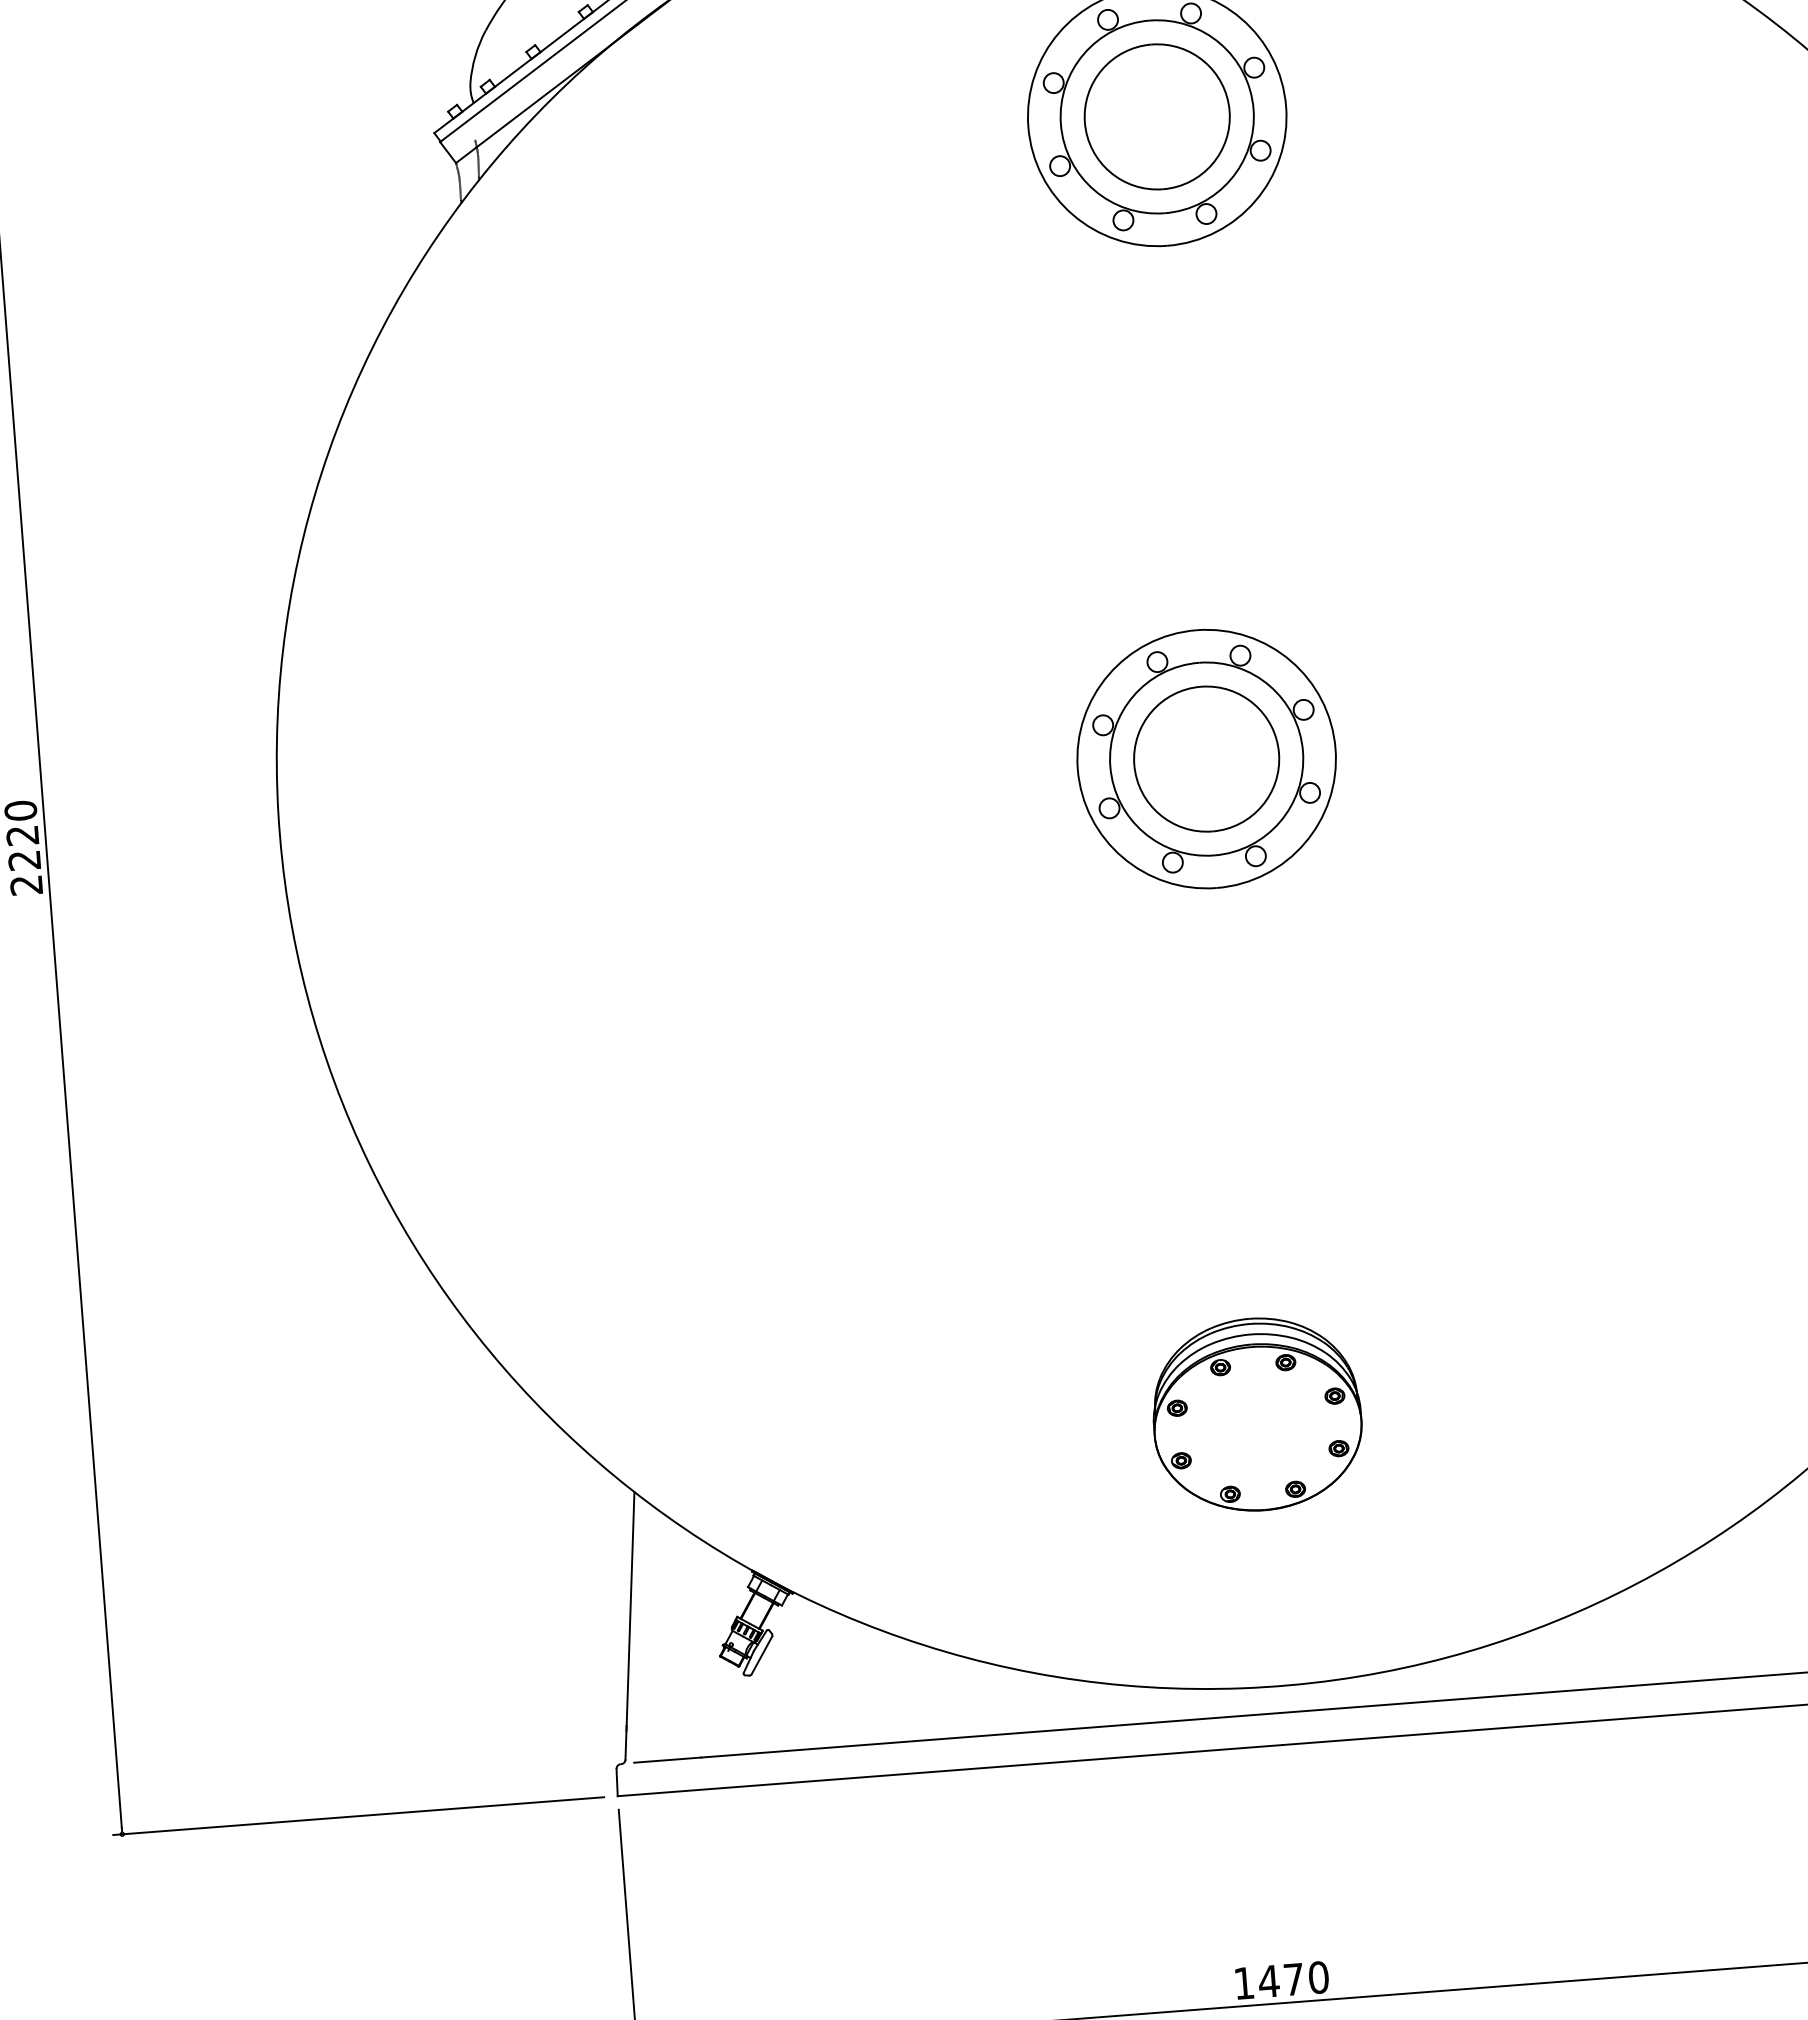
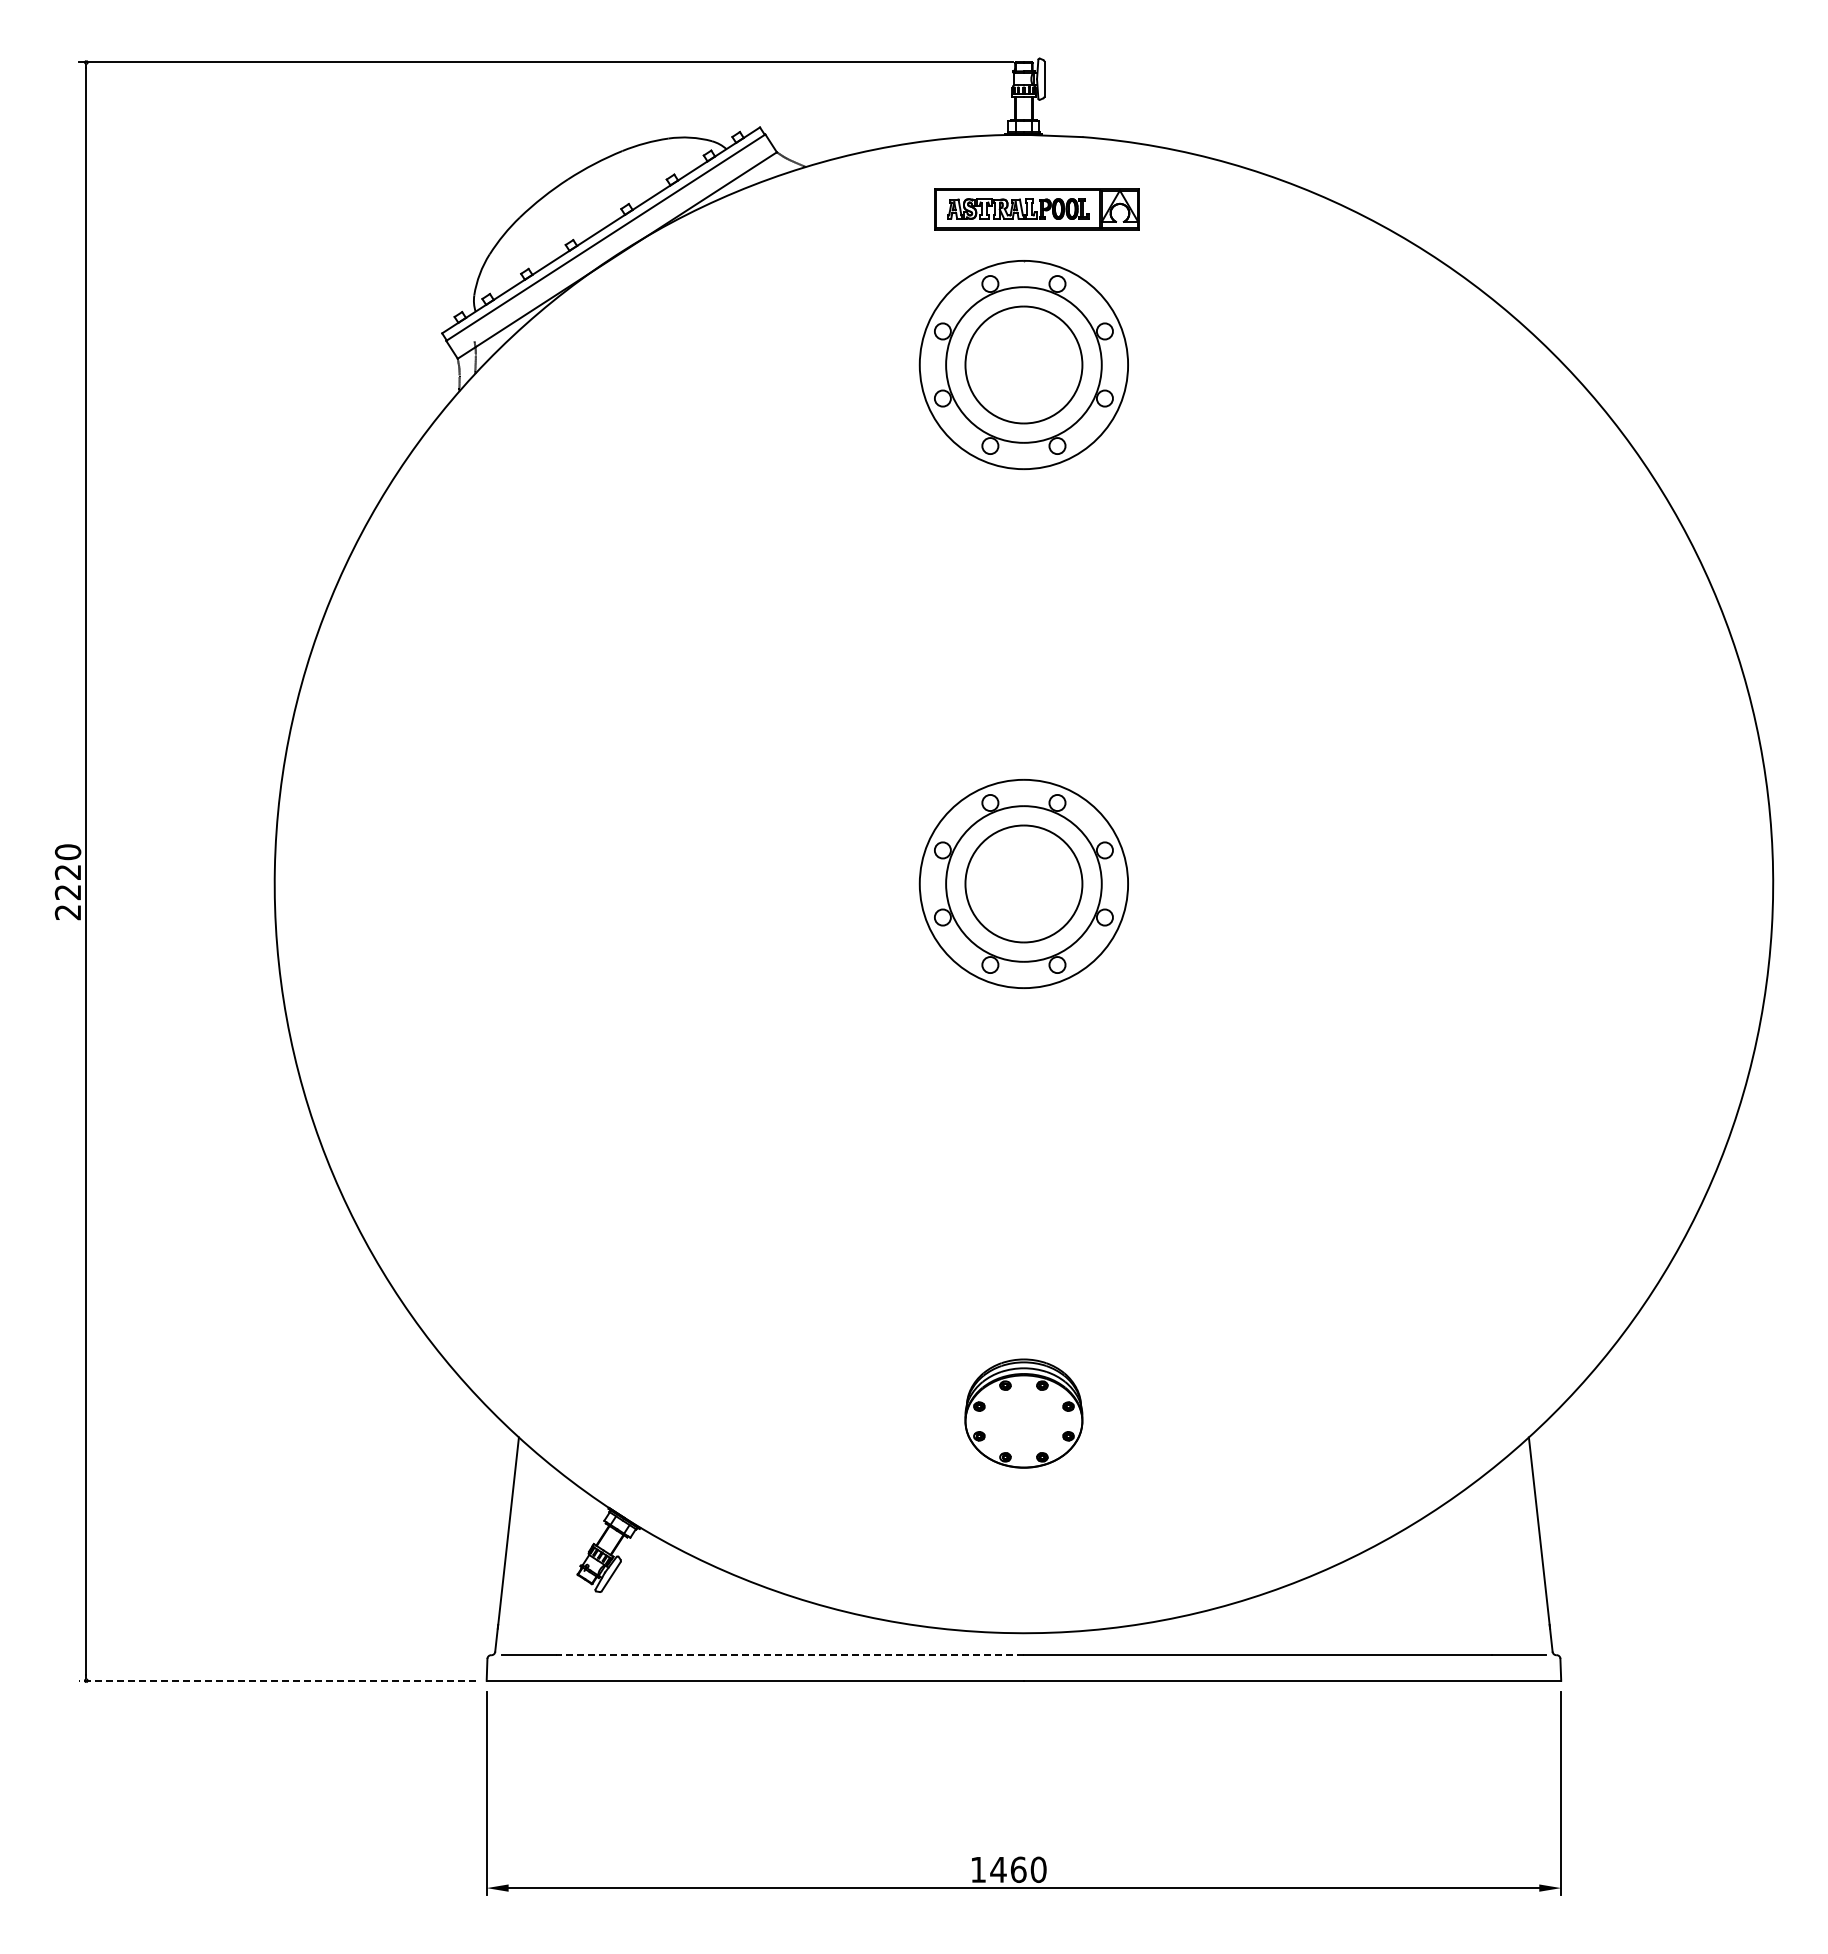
part: (1256, 1414) -> (1023, 1413), size x0.7
line: (991, 1734) -> (790, 1654), solid -> dashed
line: (357, 1815) -> (276, 1680), solid -> dashed
text: (1293, 1979) -> (1018, 1869), 1470 -> 1460

